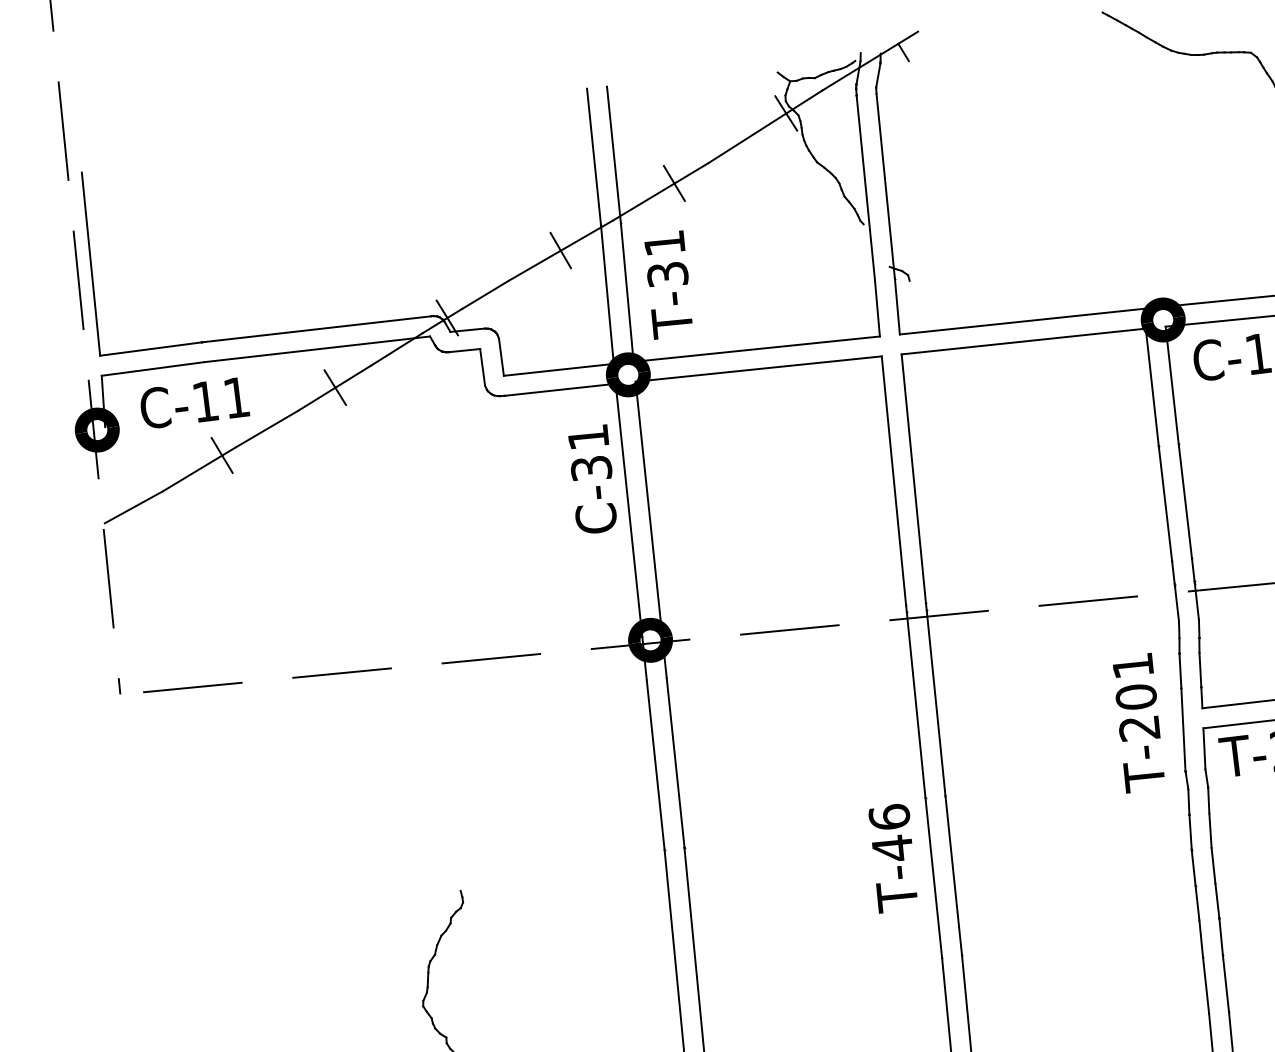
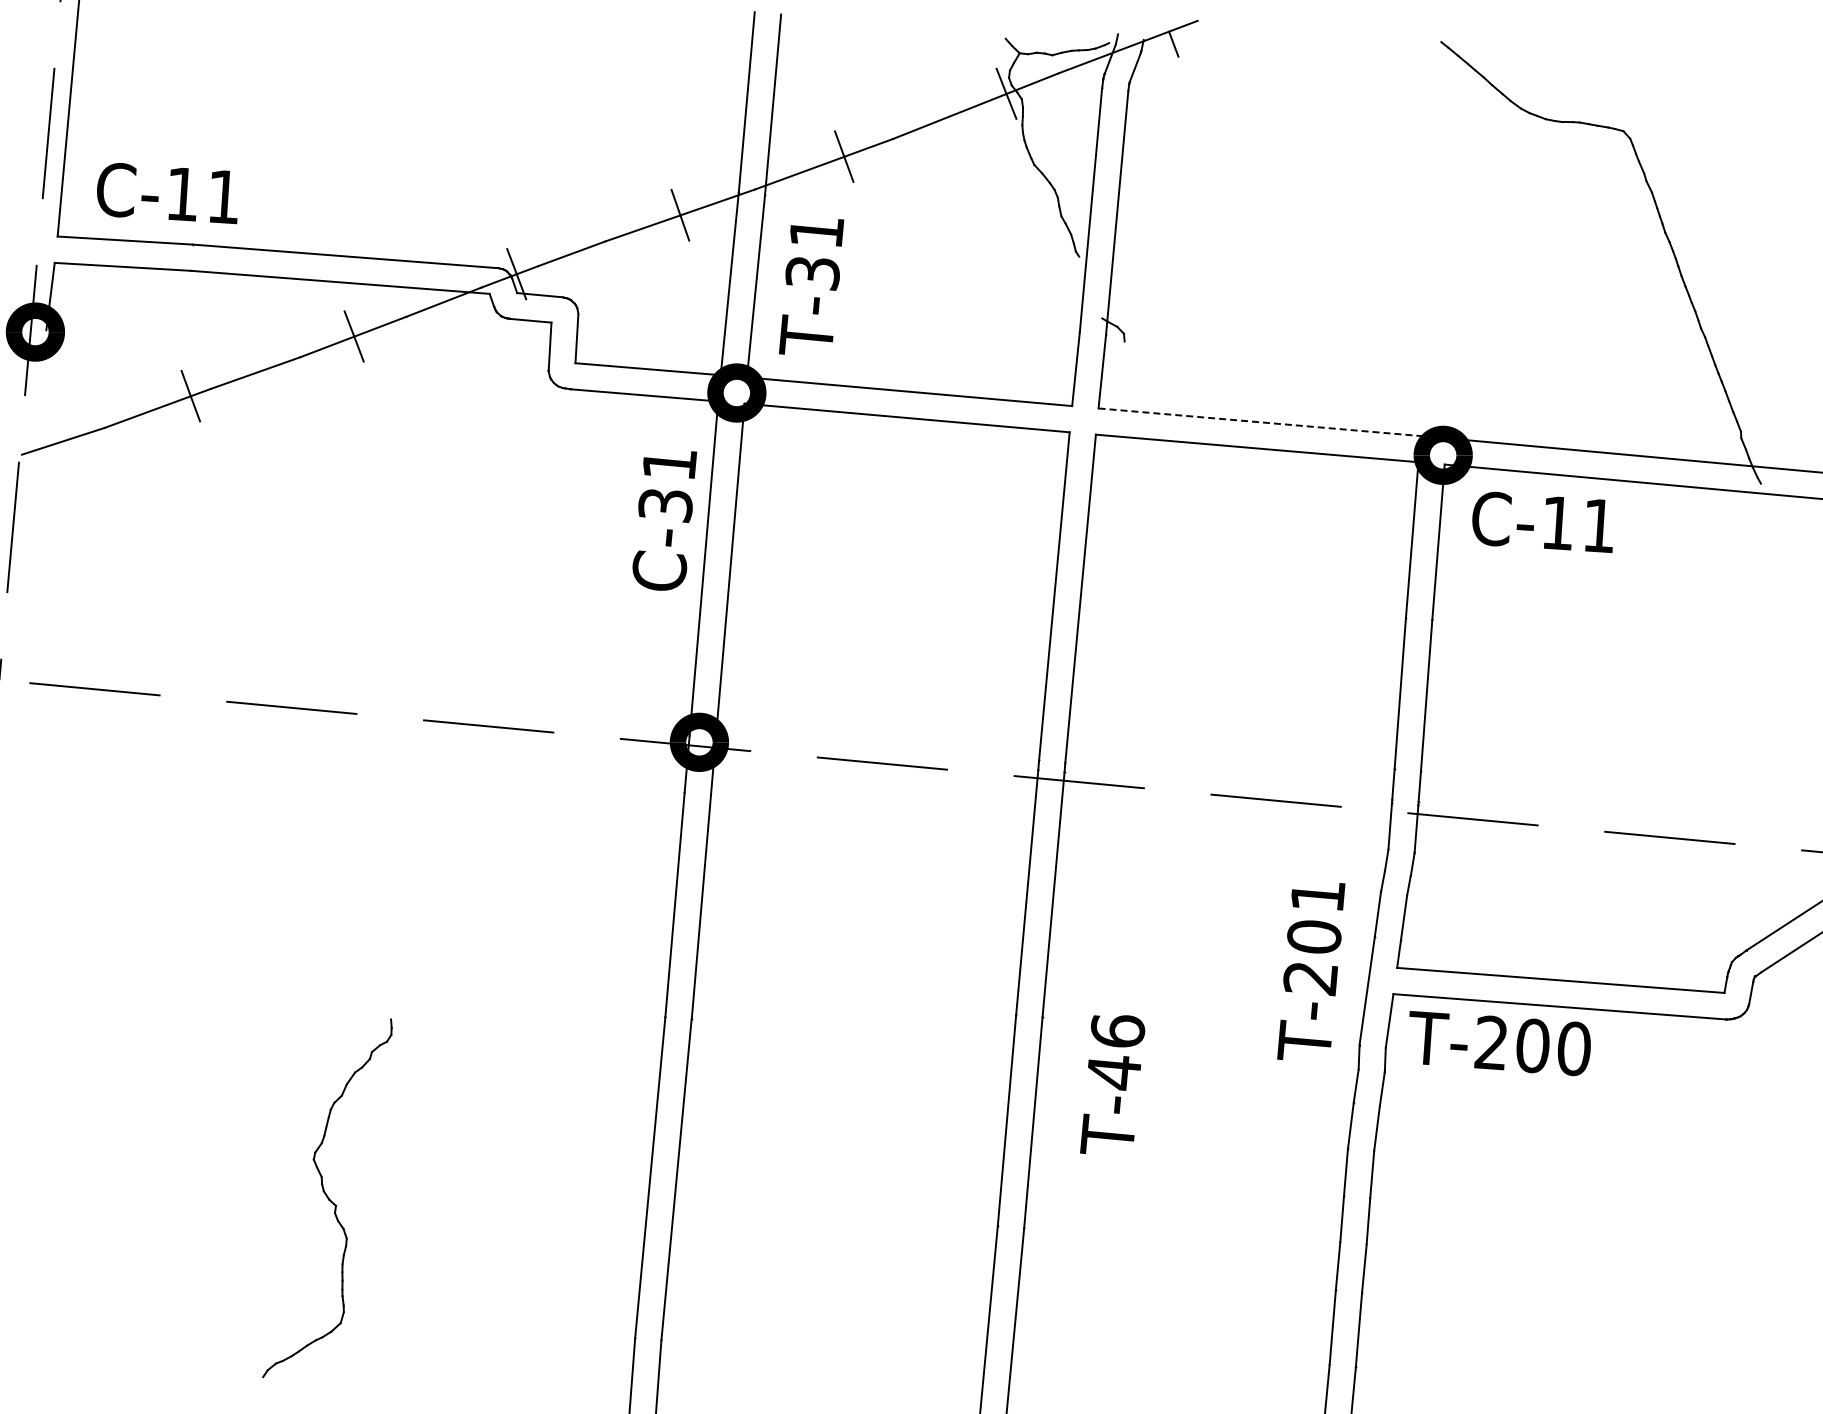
line: (1026, 320) -> (1266, 422), solid -> dashed
text: (194, 403) -> (167, 193), moved
text: (893, 857) -> (1112, 1084), moved

